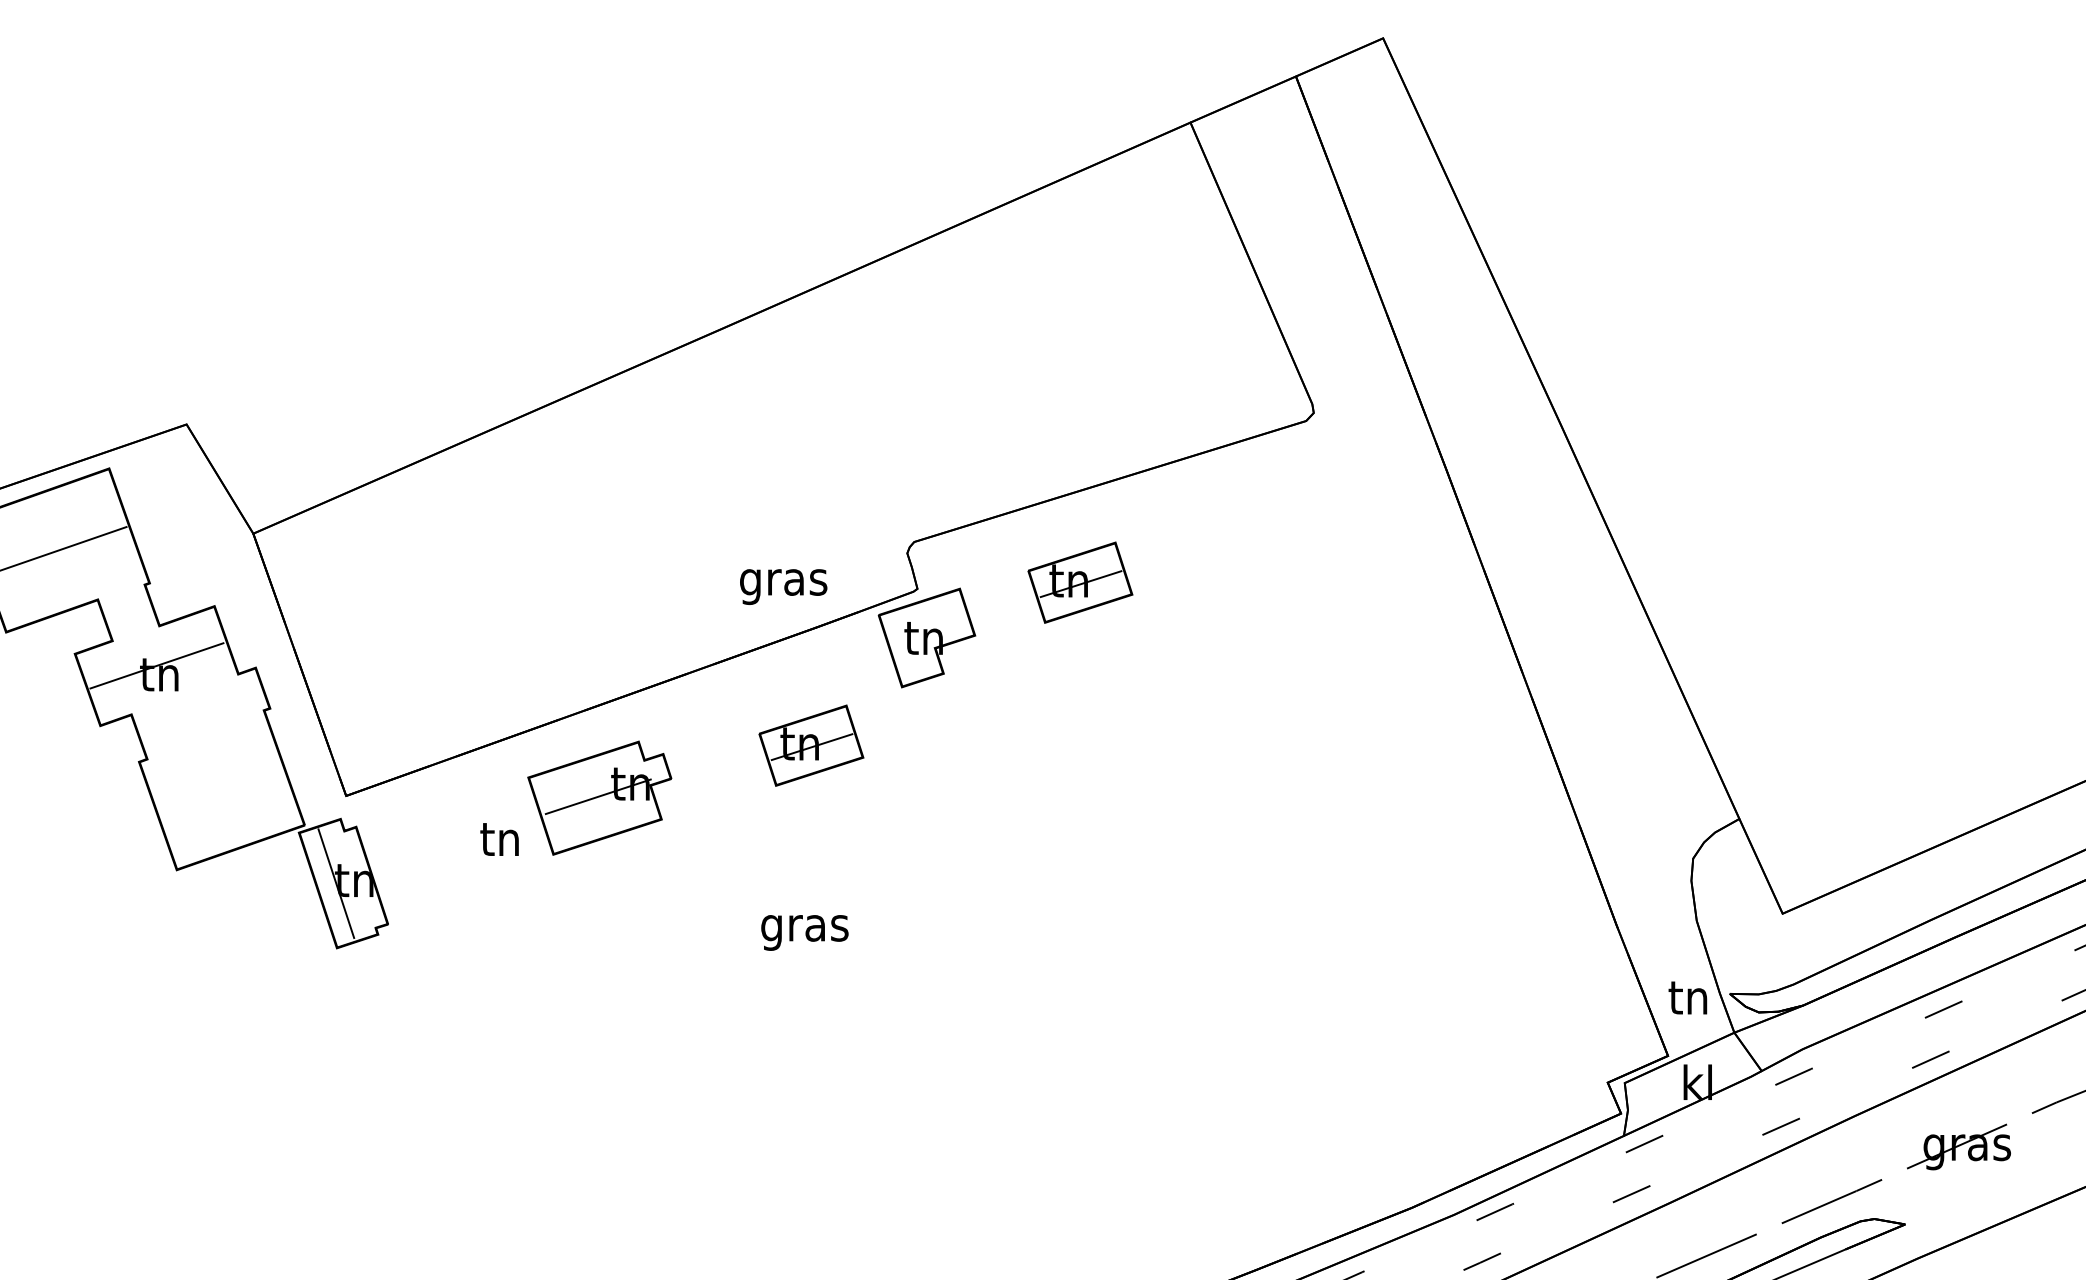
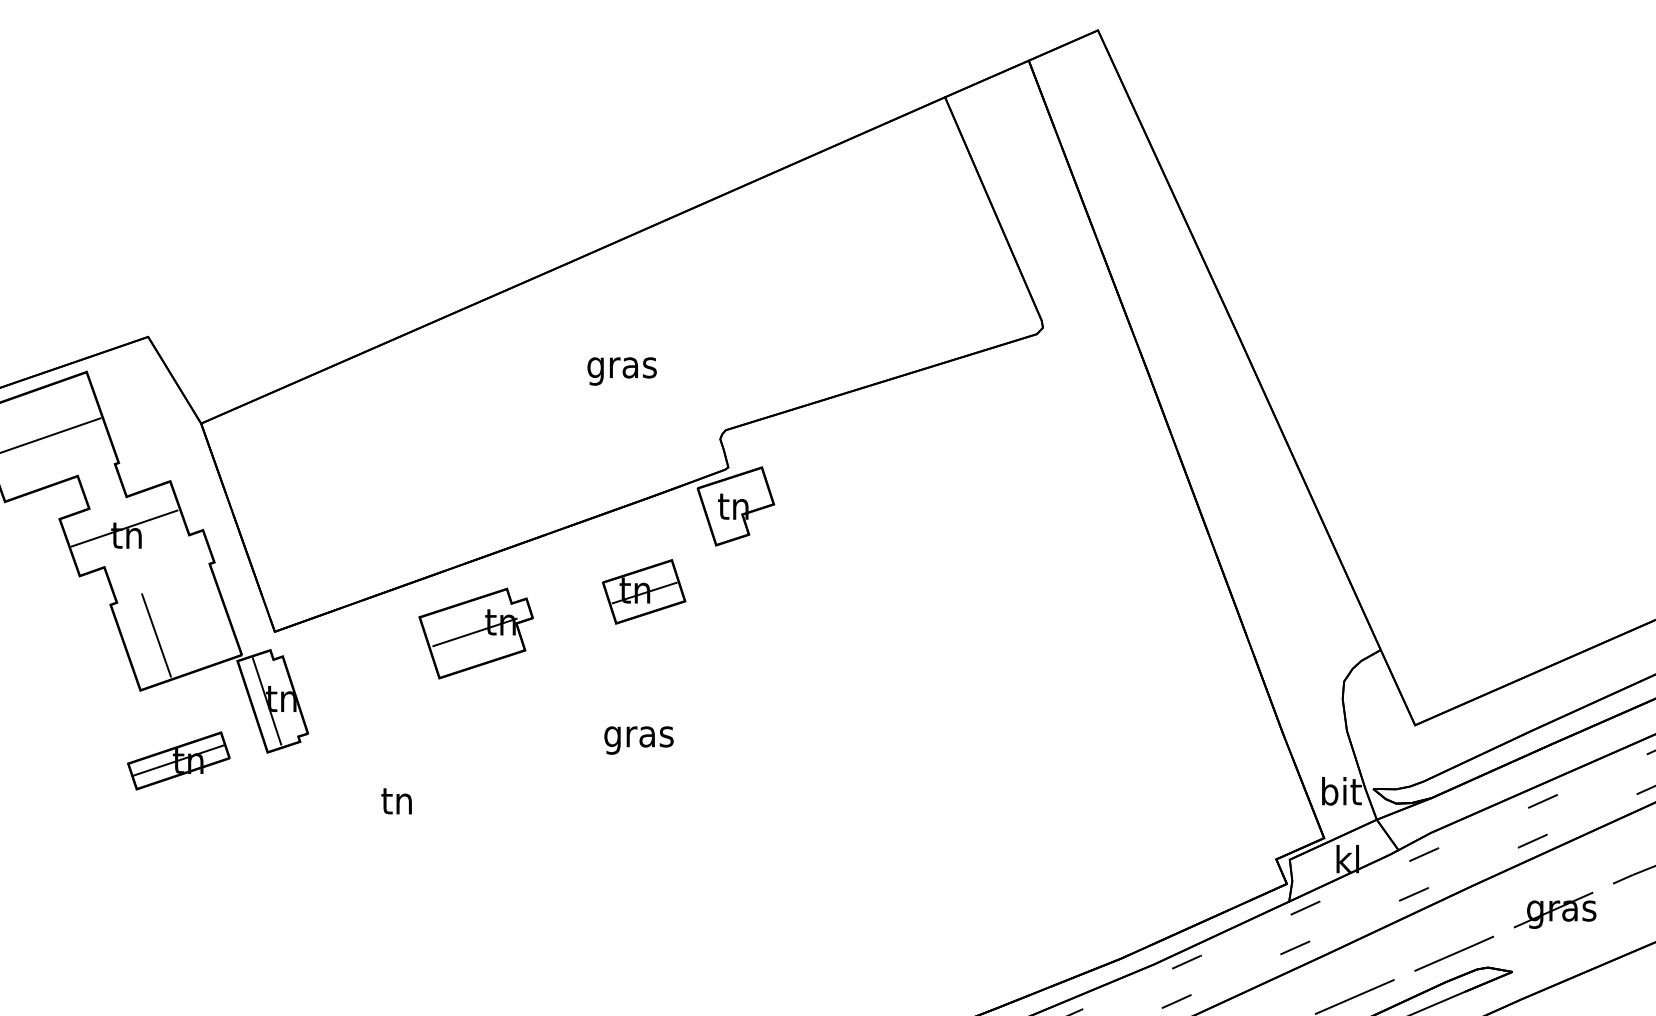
part: (1080, 582) -> (857, 462), removed
text: (783, 586) -> (622, 371), moved
line: (196, 800) -> (156, 635), added
text: (499, 839) -> (396, 801), moved
part: (225, 958) -> (179, 760), added
text: (1690, 996) -> (1341, 790), tn -> bit

